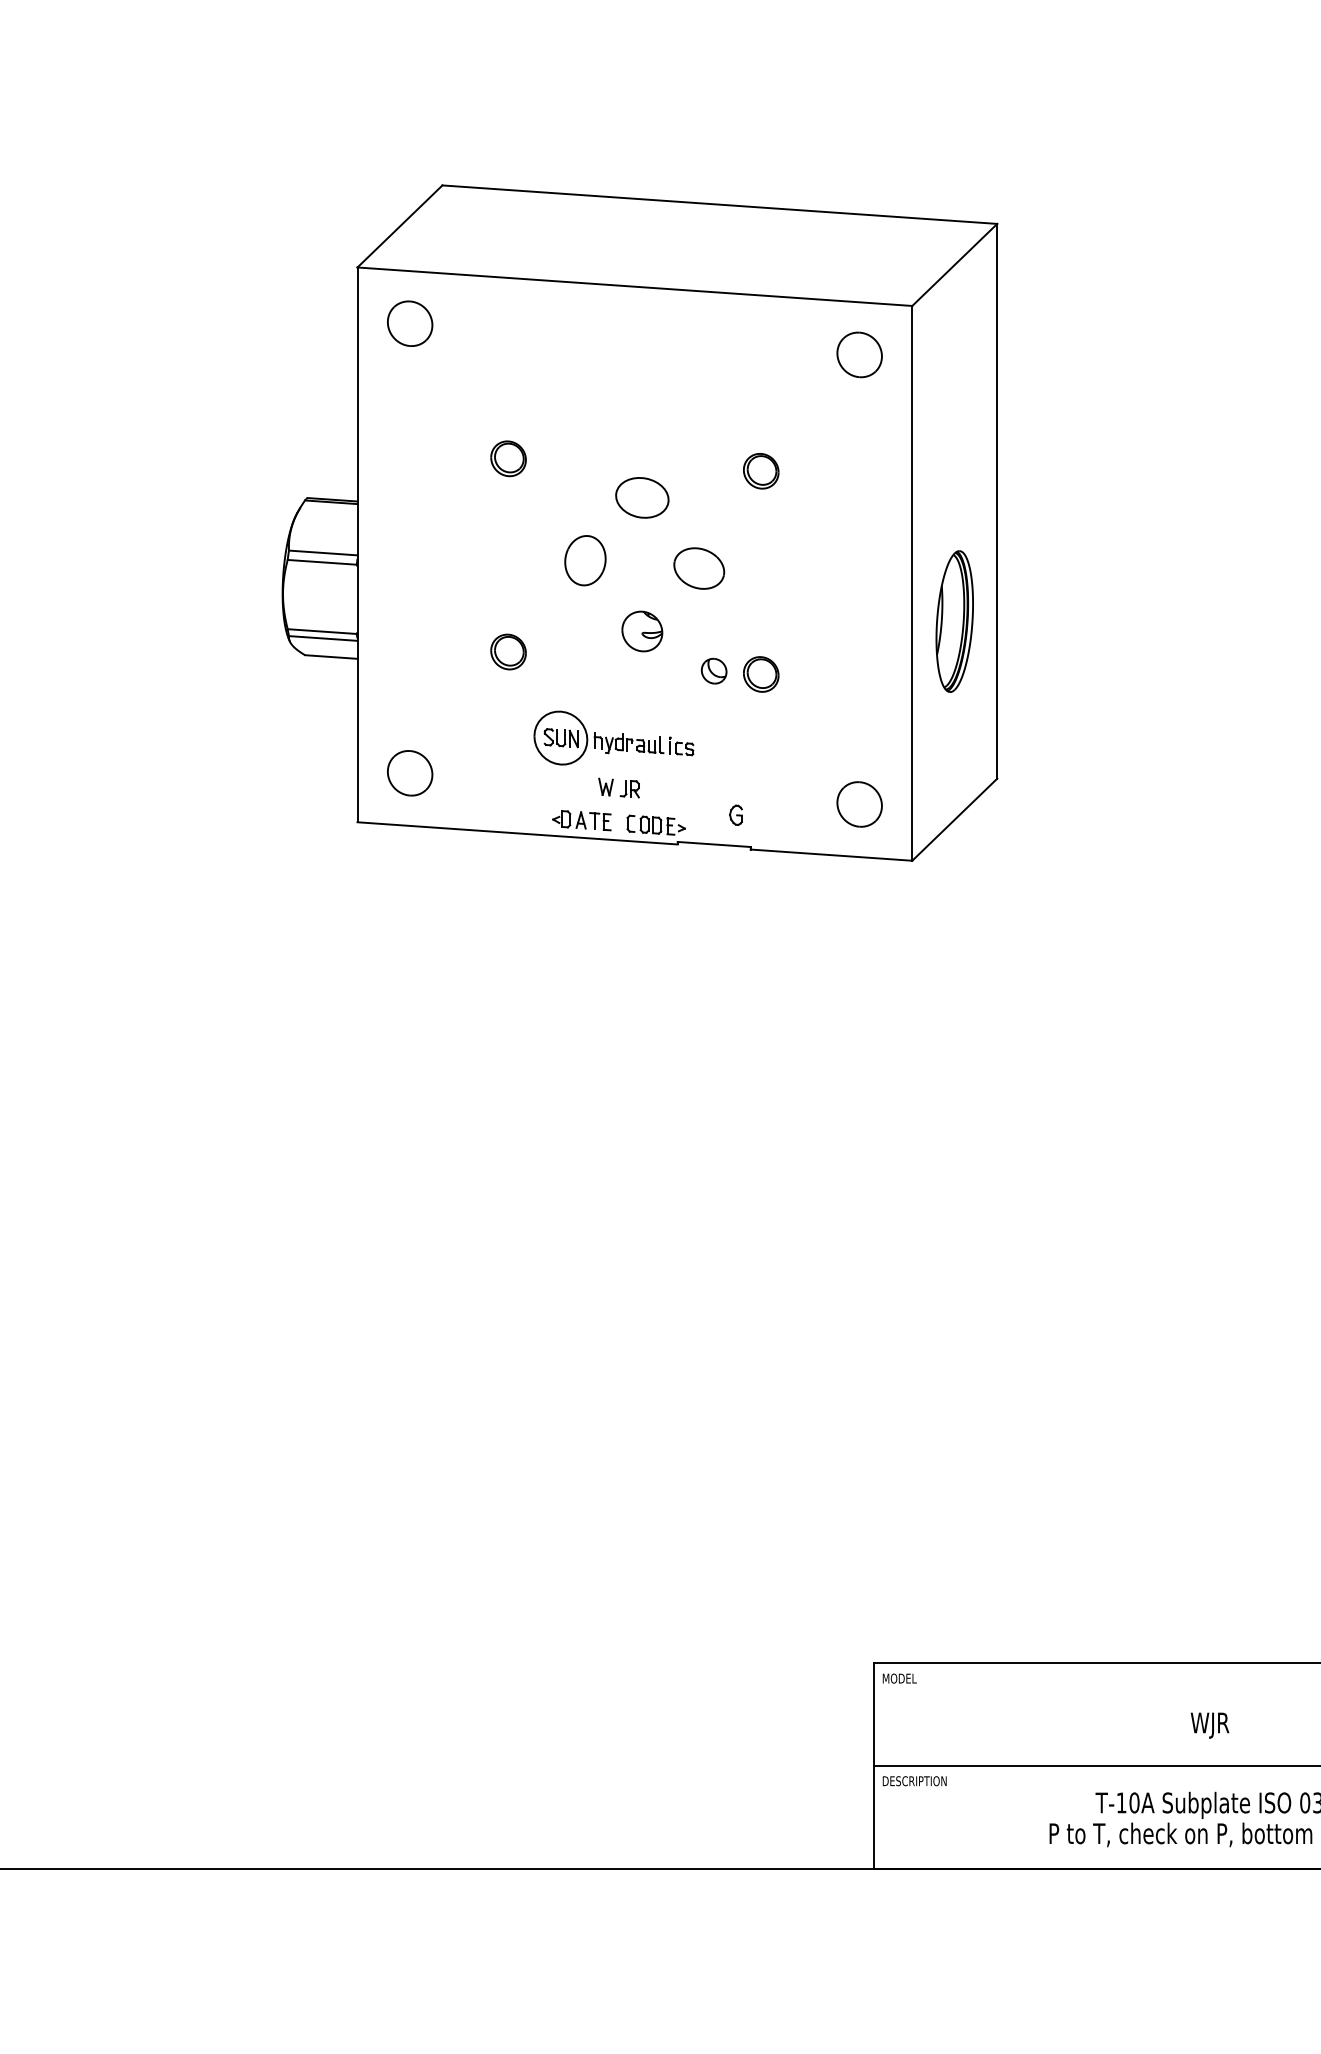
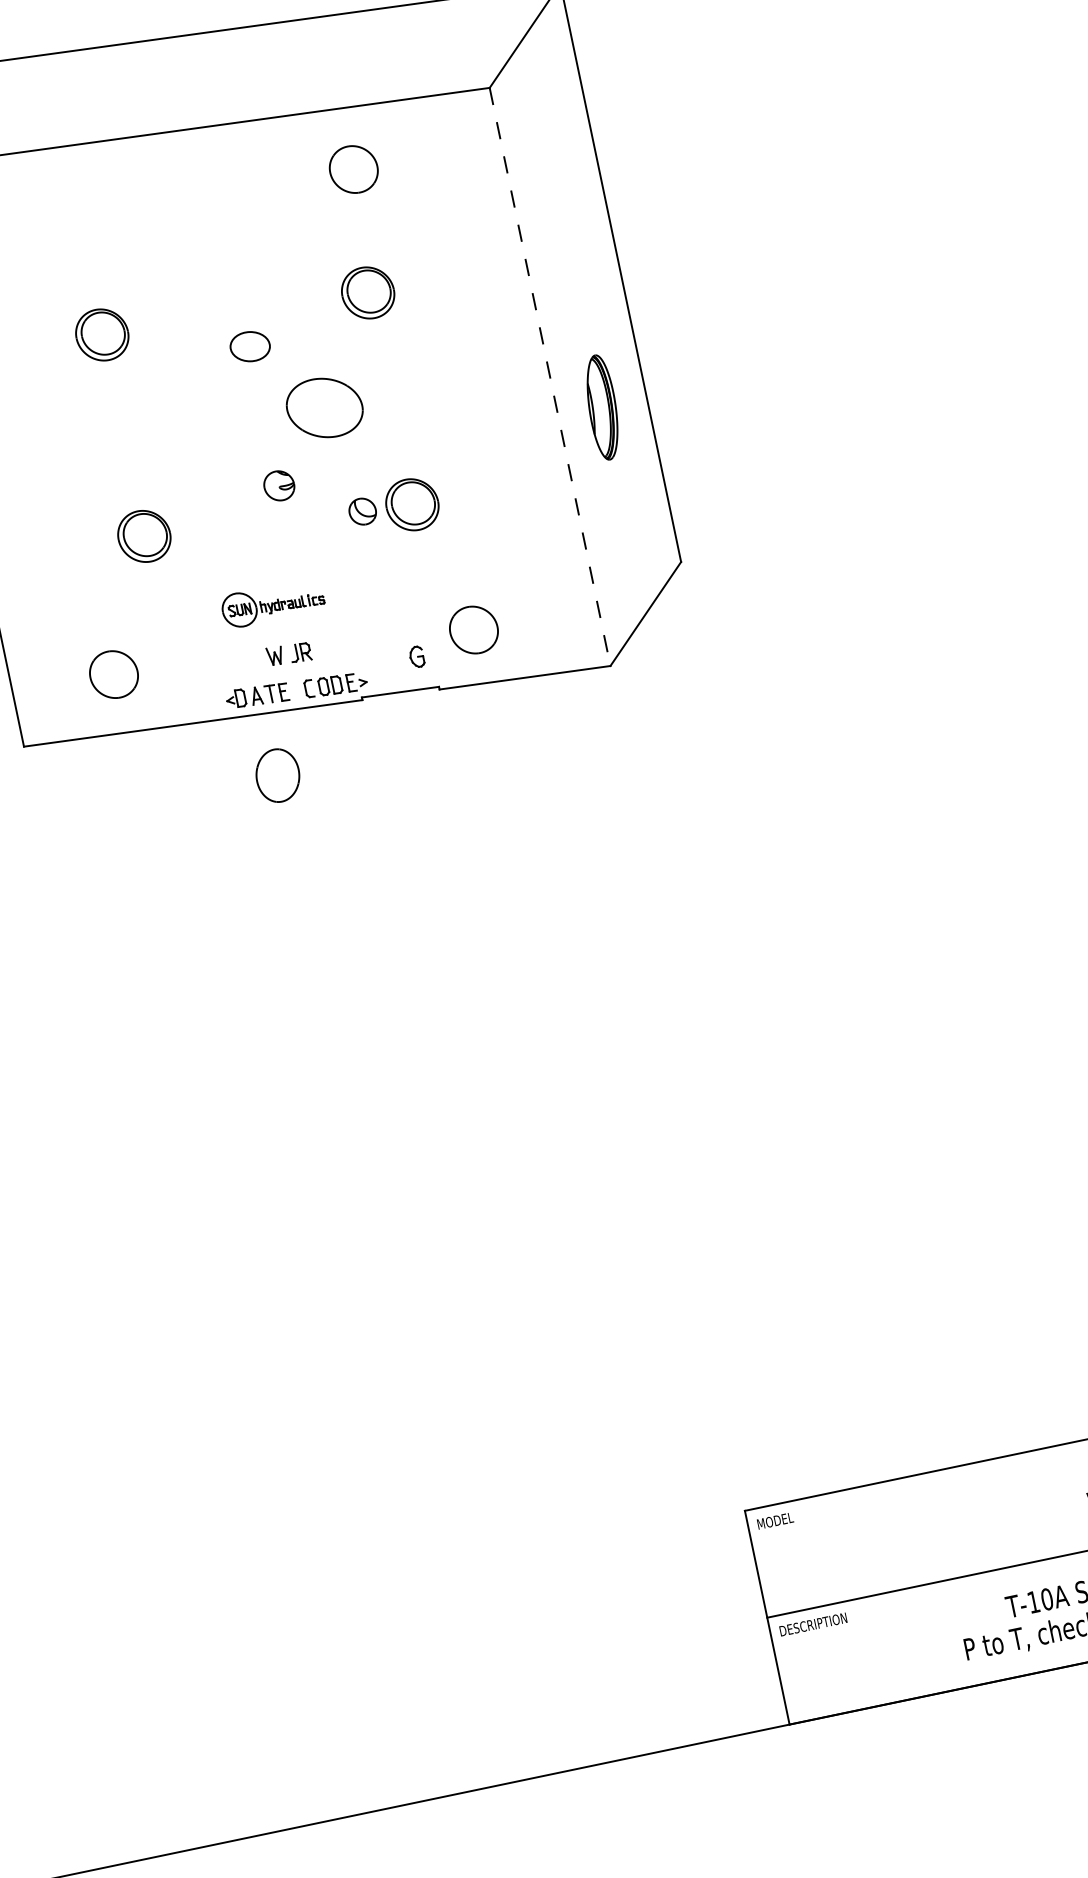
part: (859, 354) -> (353, 169), moved
part: (508, 458) -> (102, 334), size x1.4
part: (761, 471) -> (368, 293), size x1.4
part: (642, 497) -> (250, 346), size x0.7
part: (585, 560) -> (277, 775), moved
part: (699, 568) -> (325, 407), size x1.4
line: (912, 583) -> (550, 377), solid -> dashed
part: (954, 621) -> (602, 407), size x0.7
part: (642, 631) -> (279, 485), size x0.7
part: (508, 651) -> (144, 535), size x1.4
part: (761, 674) -> (412, 504), size x1.4
part: (613, 737) -> (272, 602), size x0.6
part: (410, 773) -> (114, 674), moved
part: (859, 804) -> (473, 630), moved

